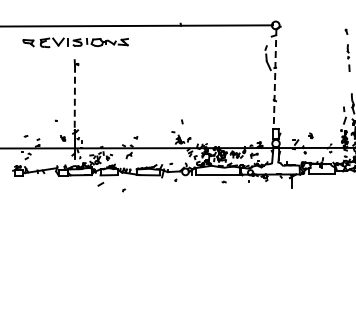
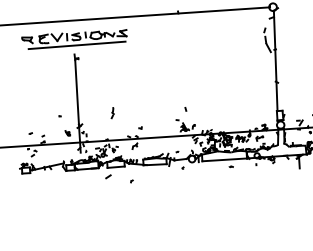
line: (77, 50) -> (76, 44), added
line: (275, 78) -> (276, 60), dashed -> solid
line: (74, 98) -> (76, 92), dashed -> solid
part: (108, 120) -> (112, 112), added

